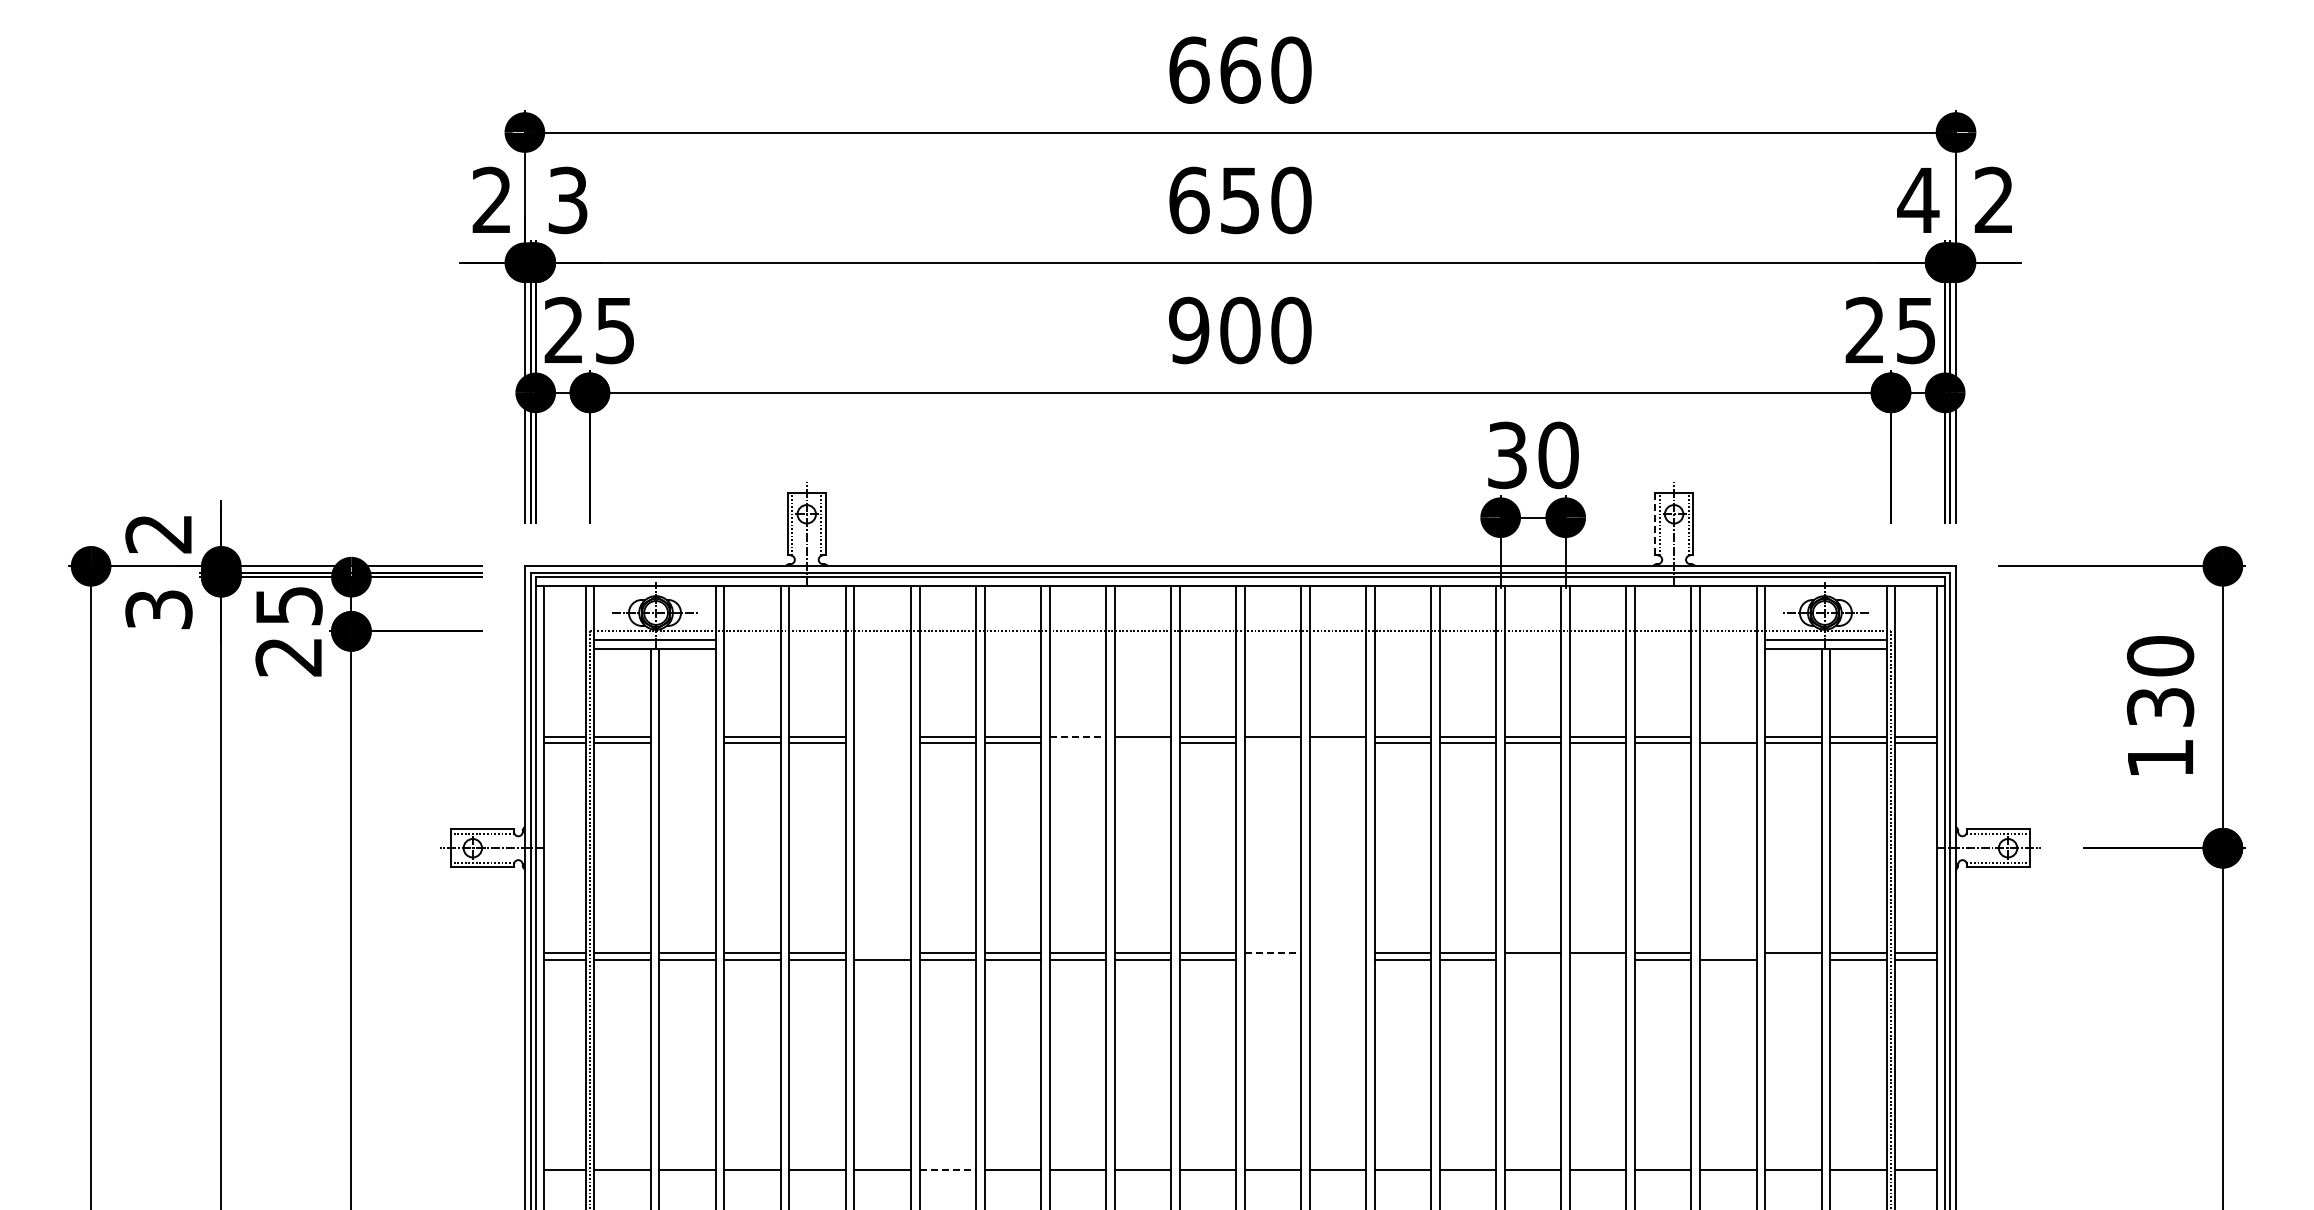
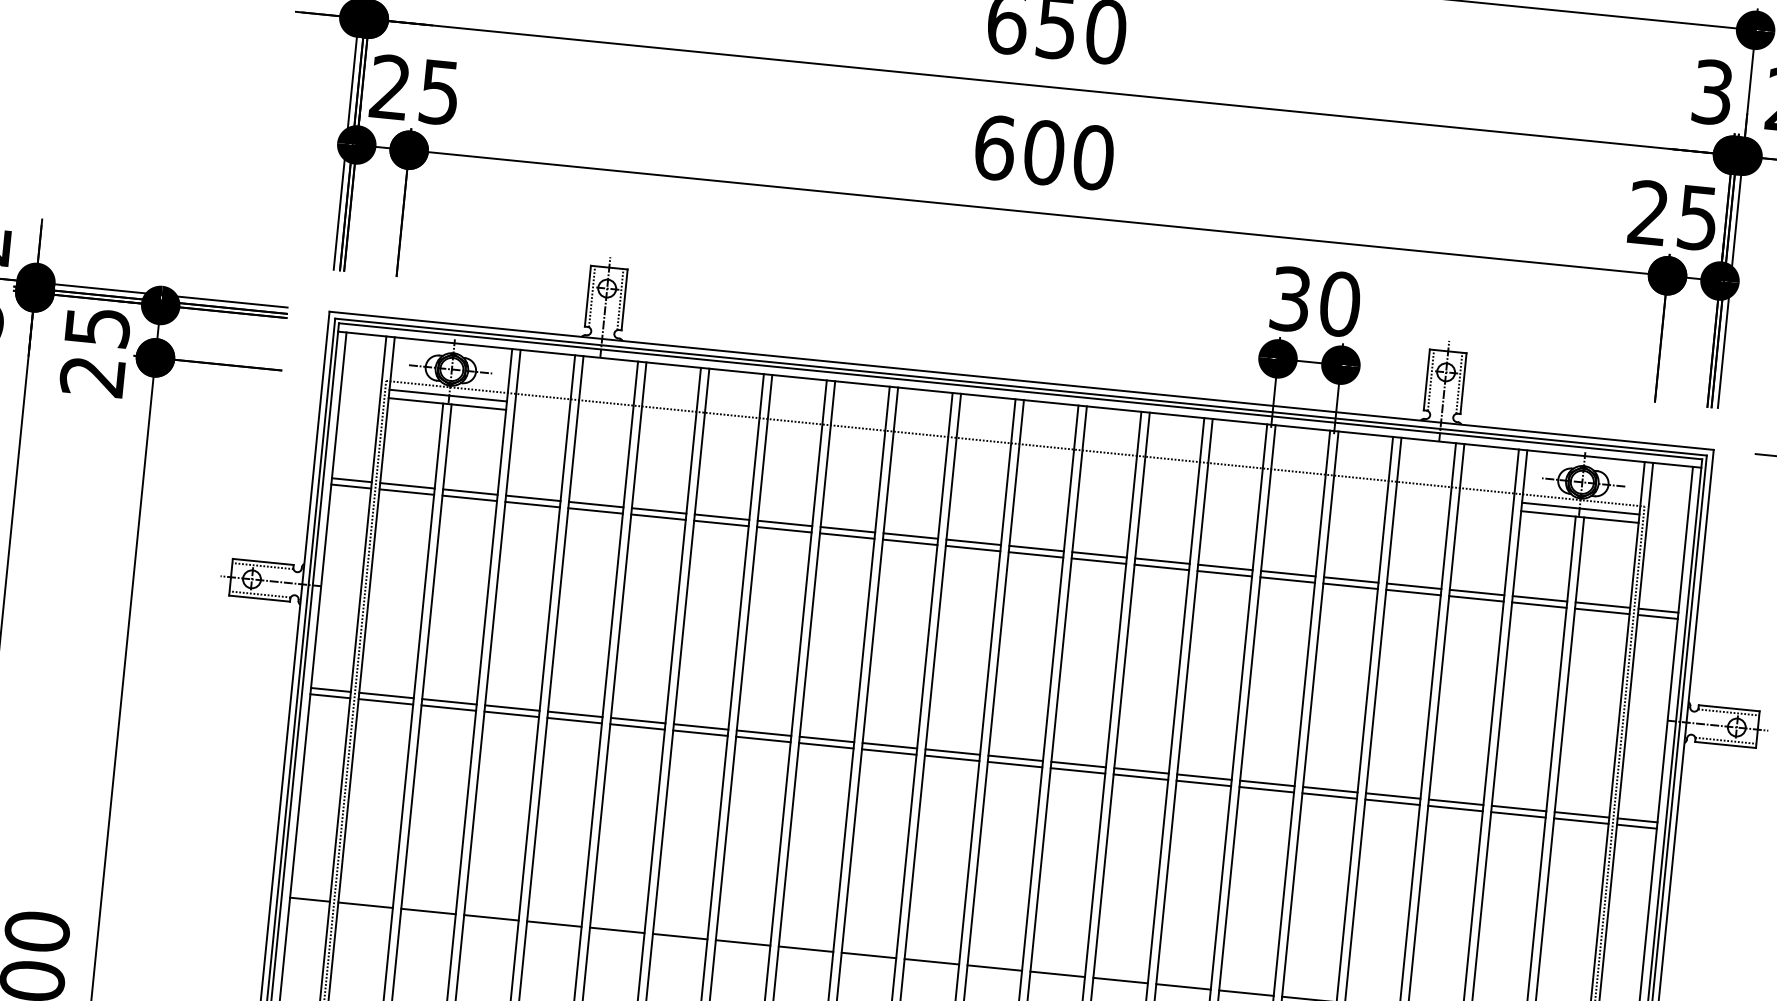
text: (1918, 200) -> (1712, 92), 4 -> 3
text: (1189, 330) -> (995, 147), 900 -> 600
line: (1655, 523) -> (1427, 379), dashed -> solid
line: (687, 736) -> (470, 492), added
line: (882, 736) -> (658, 510), added
line: (1078, 736) -> (848, 529), dashed -> solid
line: (1728, 736) -> (1477, 592), added
line: (687, 743) -> (469, 498), added
line: (882, 743) -> (658, 517), added
line: (1077, 743) -> (846, 536), added
line: (1142, 743) -> (909, 542), added
line: (1272, 743) -> (1035, 555), added
line: (1337, 743) -> (1098, 561), added
line: (882, 953) -> (638, 720), added
line: (1273, 953) -> (1016, 758), dashed -> solid
line: (1337, 953) -> (1078, 764), added
line: (1728, 953) -> (1456, 802), added
line: (1272, 959) -> (1014, 764), added
line: (1337, 959) -> (1077, 770), added
line: (1533, 959) -> (1267, 789), added
line: (1598, 959) -> (1329, 795), added
line: (1793, 959) -> (1518, 814), added
line: (948, 1170) -> (680, 936), dashed -> solid

